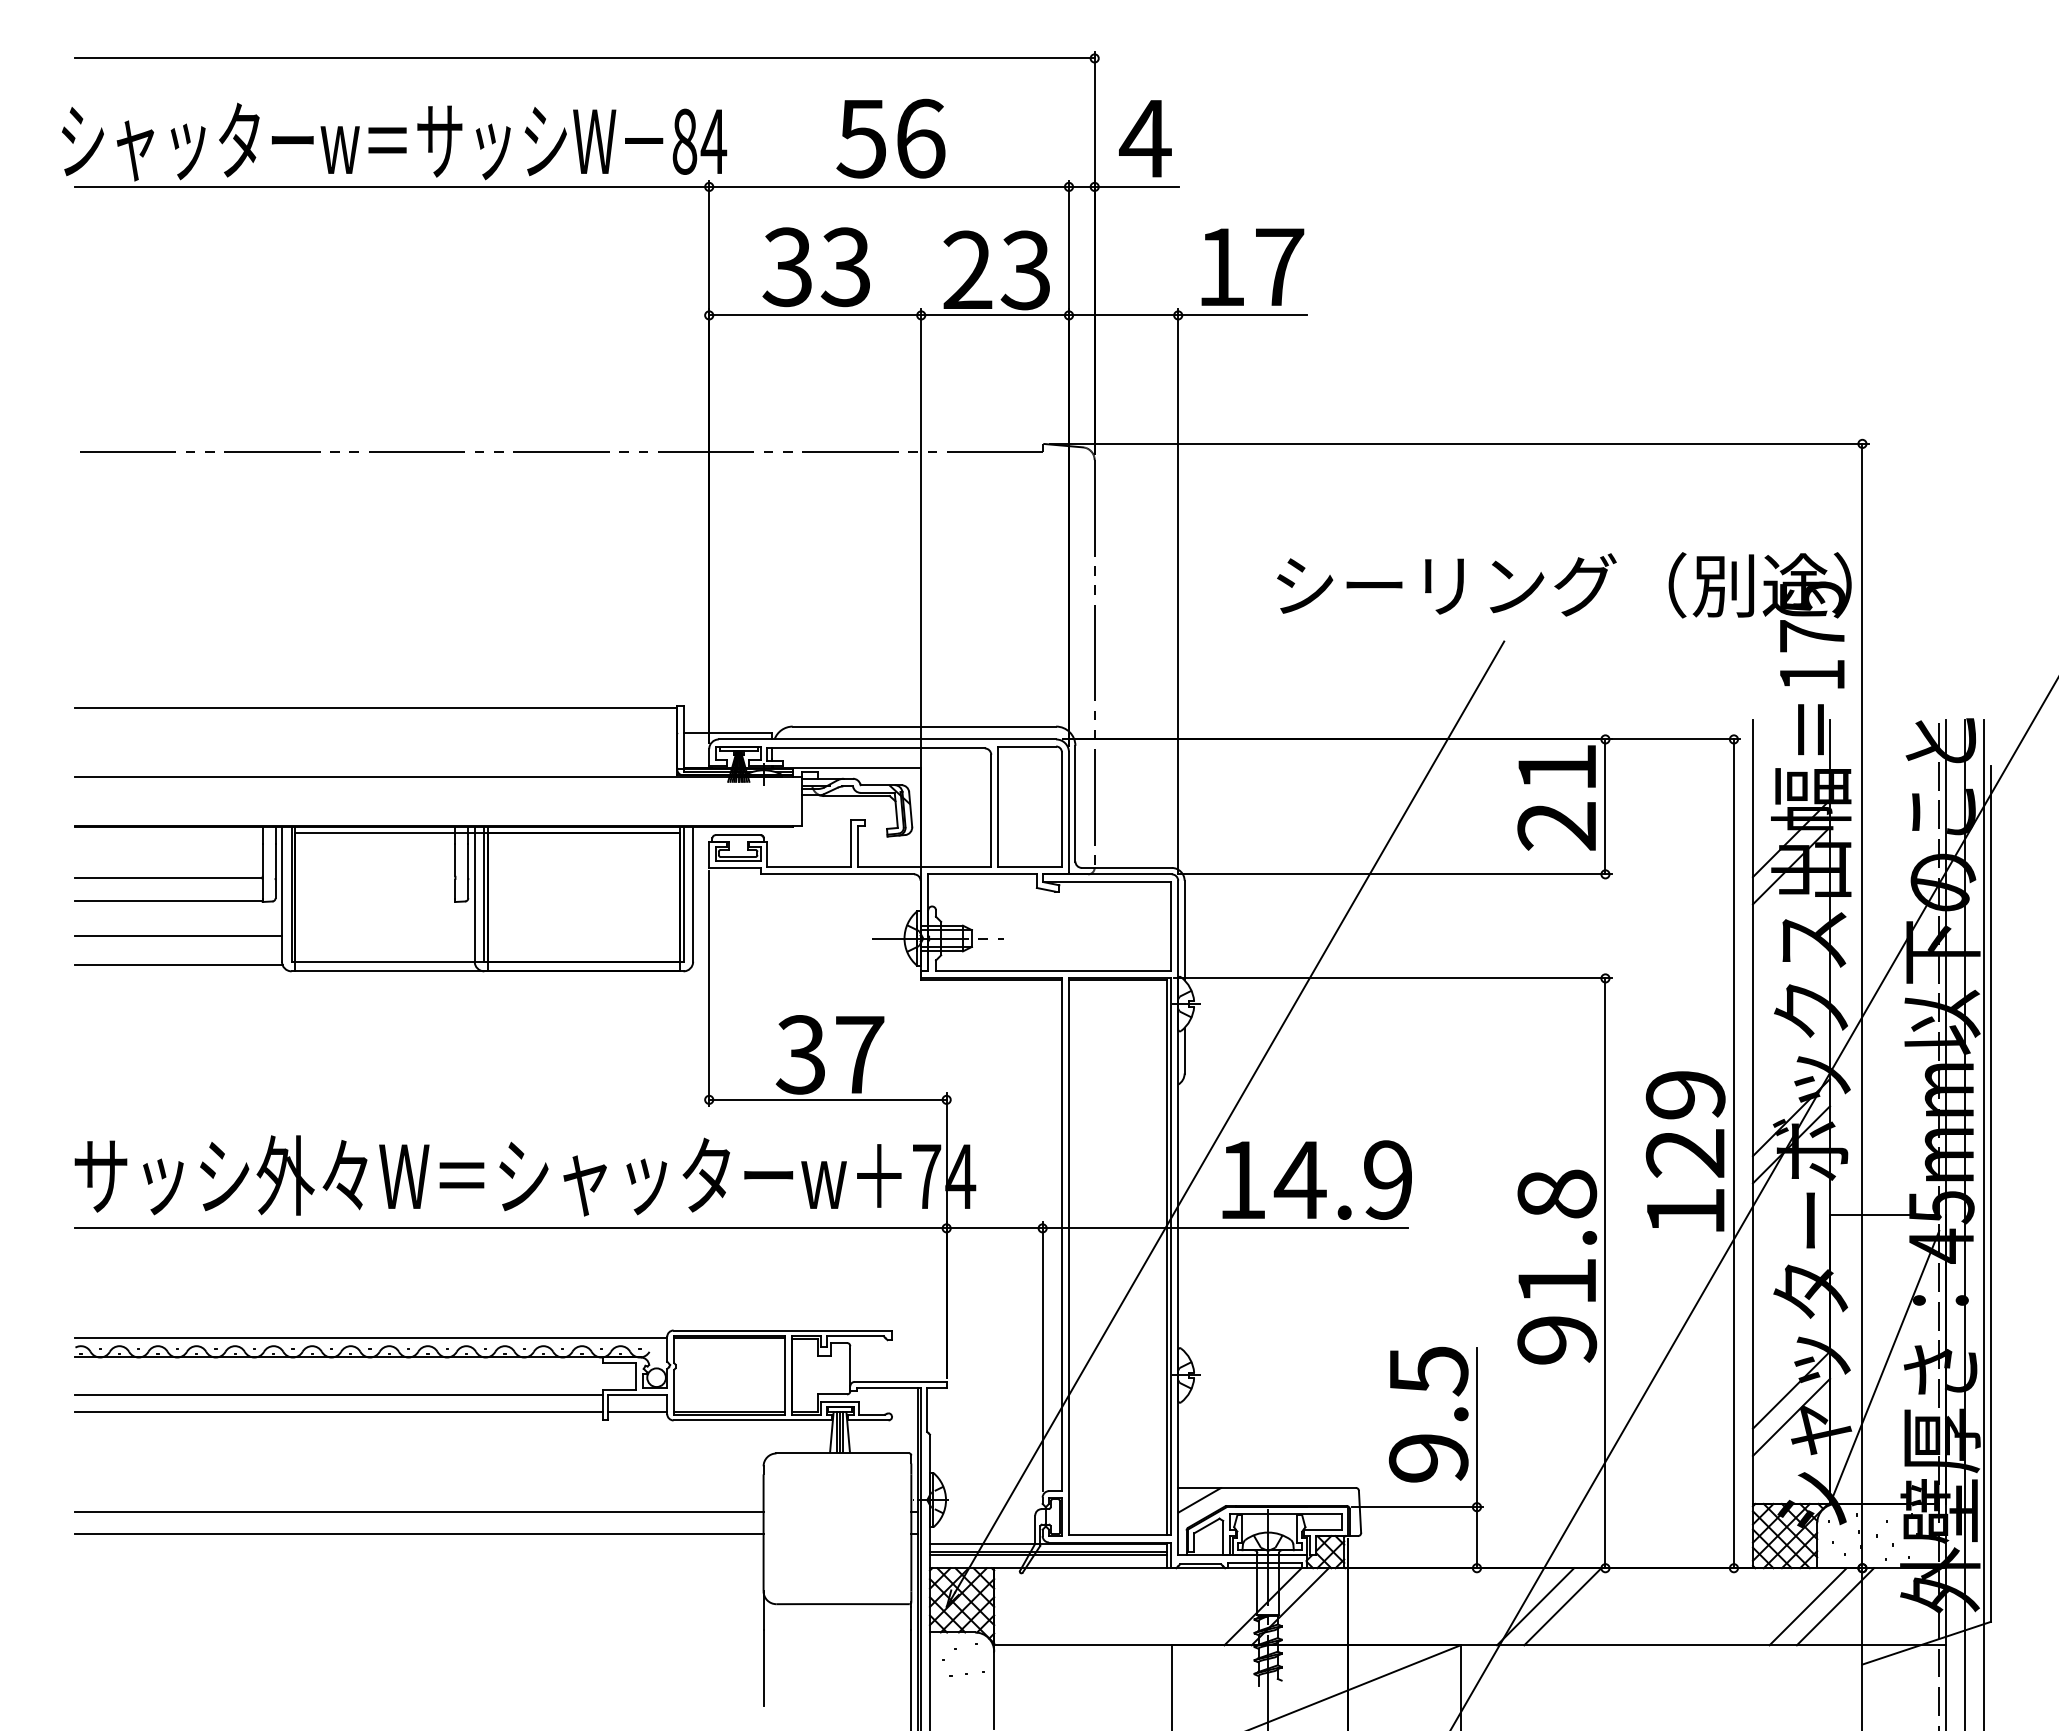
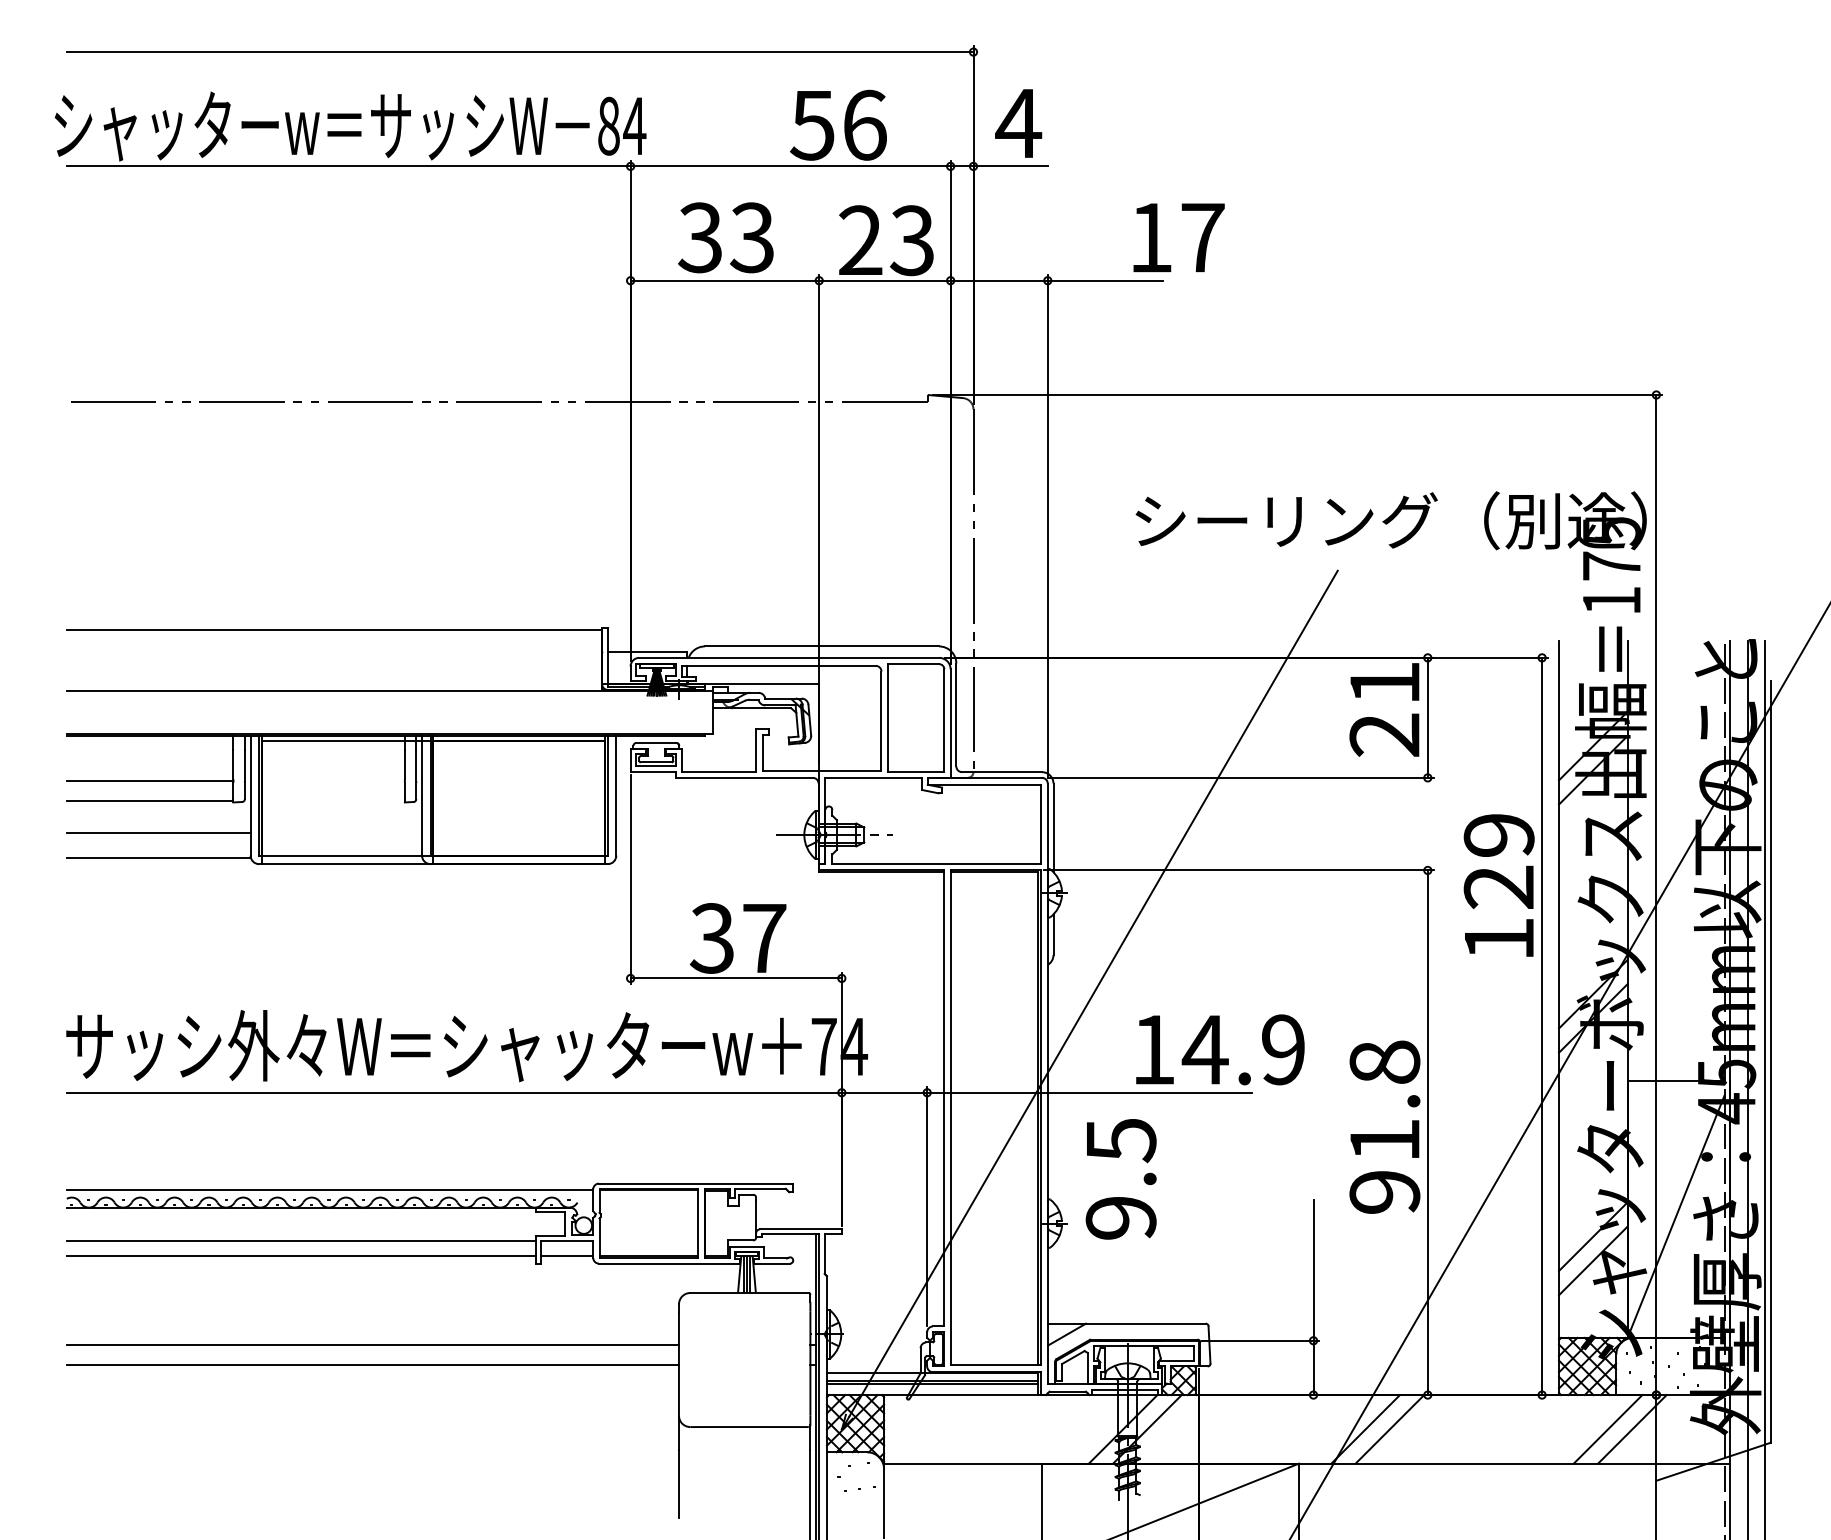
text: (890, 138) -> (838, 125), moved
text: (1252, 266) -> (1178, 237), moved
text: (1685, 1151) -> (1499, 885), moved
text: (1316, 1179) -> (1219, 1049), moved
text: (1428, 1414) -> (1120, 1179), moved

